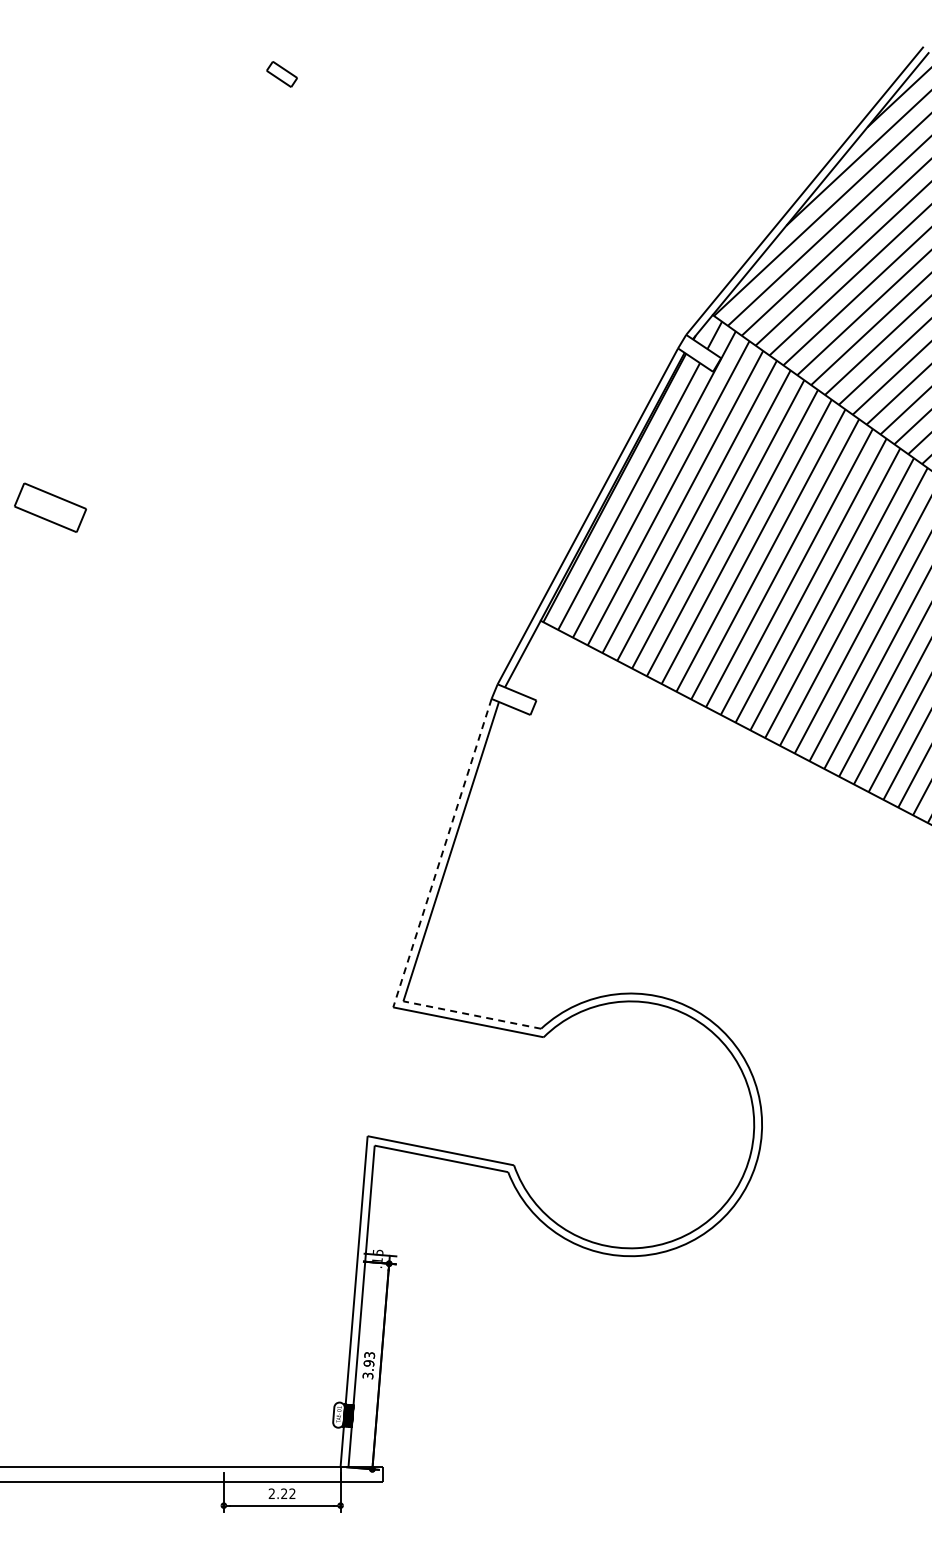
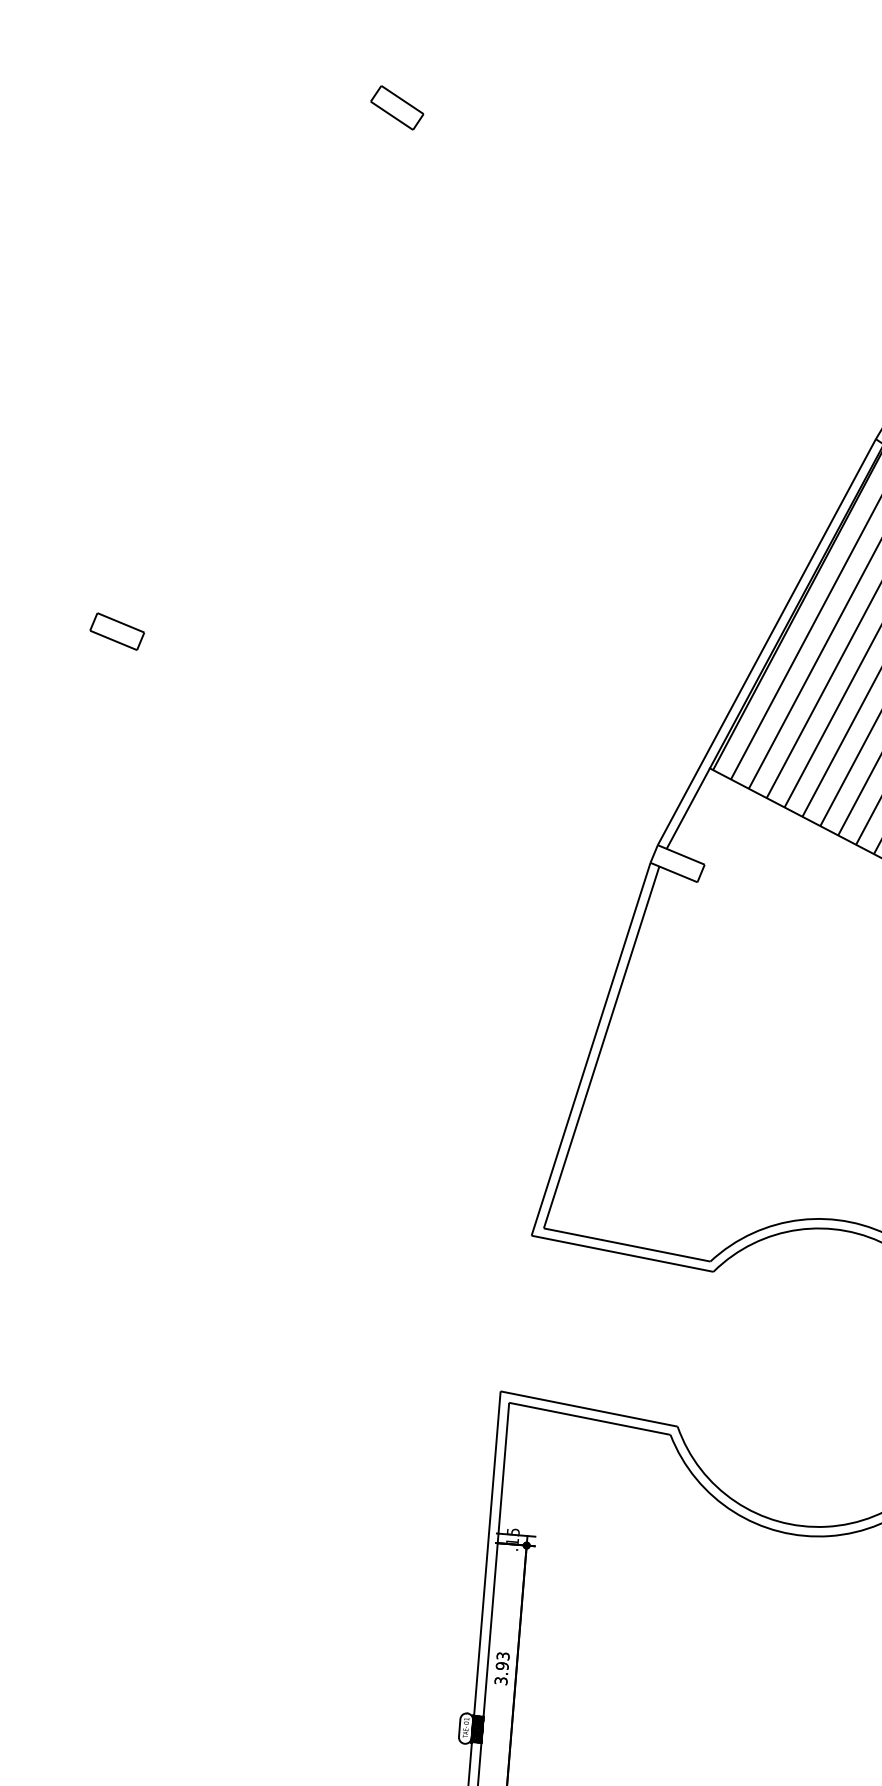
part: (281, 74) -> (396, 108), size x1.43
part: (50, 507) -> (117, 631), size x0.62
line: (442, 853) -> (591, 1049), dashed -> solid
line: (471, 1014) -> (626, 1244), dashed -> solid

